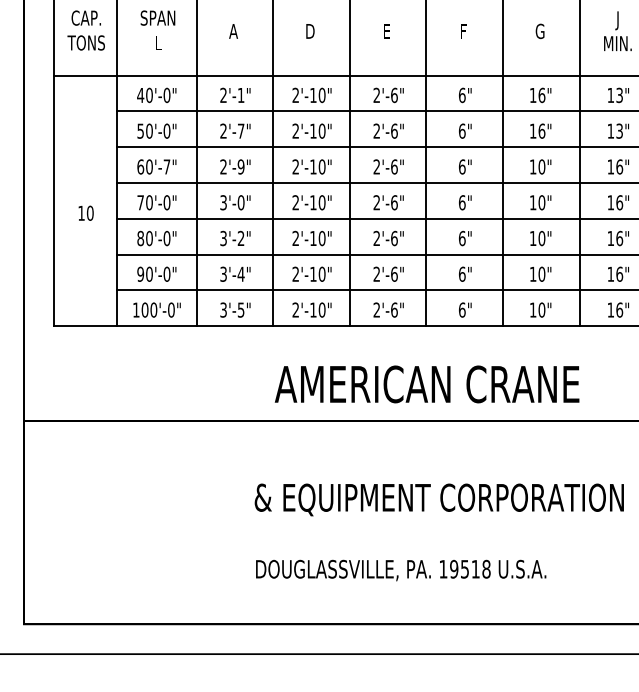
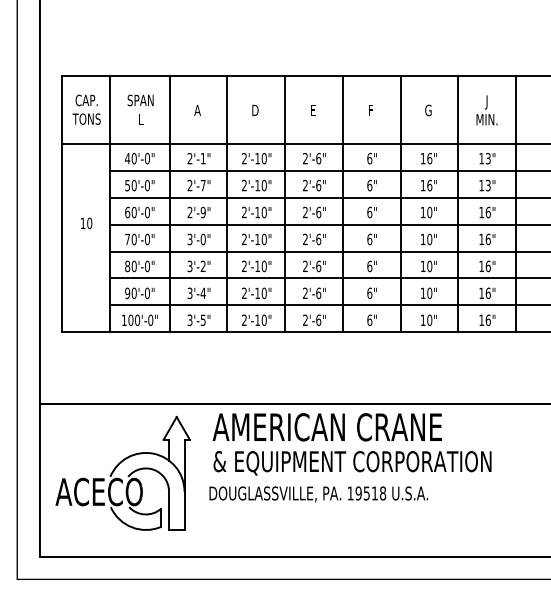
text: (165, 166) -> (146, 212), 60'-7" -> 60'-0"
text: (86, 213) -> (86, 223), moved
text: (426, 384) -> (326, 427), moved
part: (133, 513) -> (122, 473), added
text: (400, 570) -> (318, 494), moved

